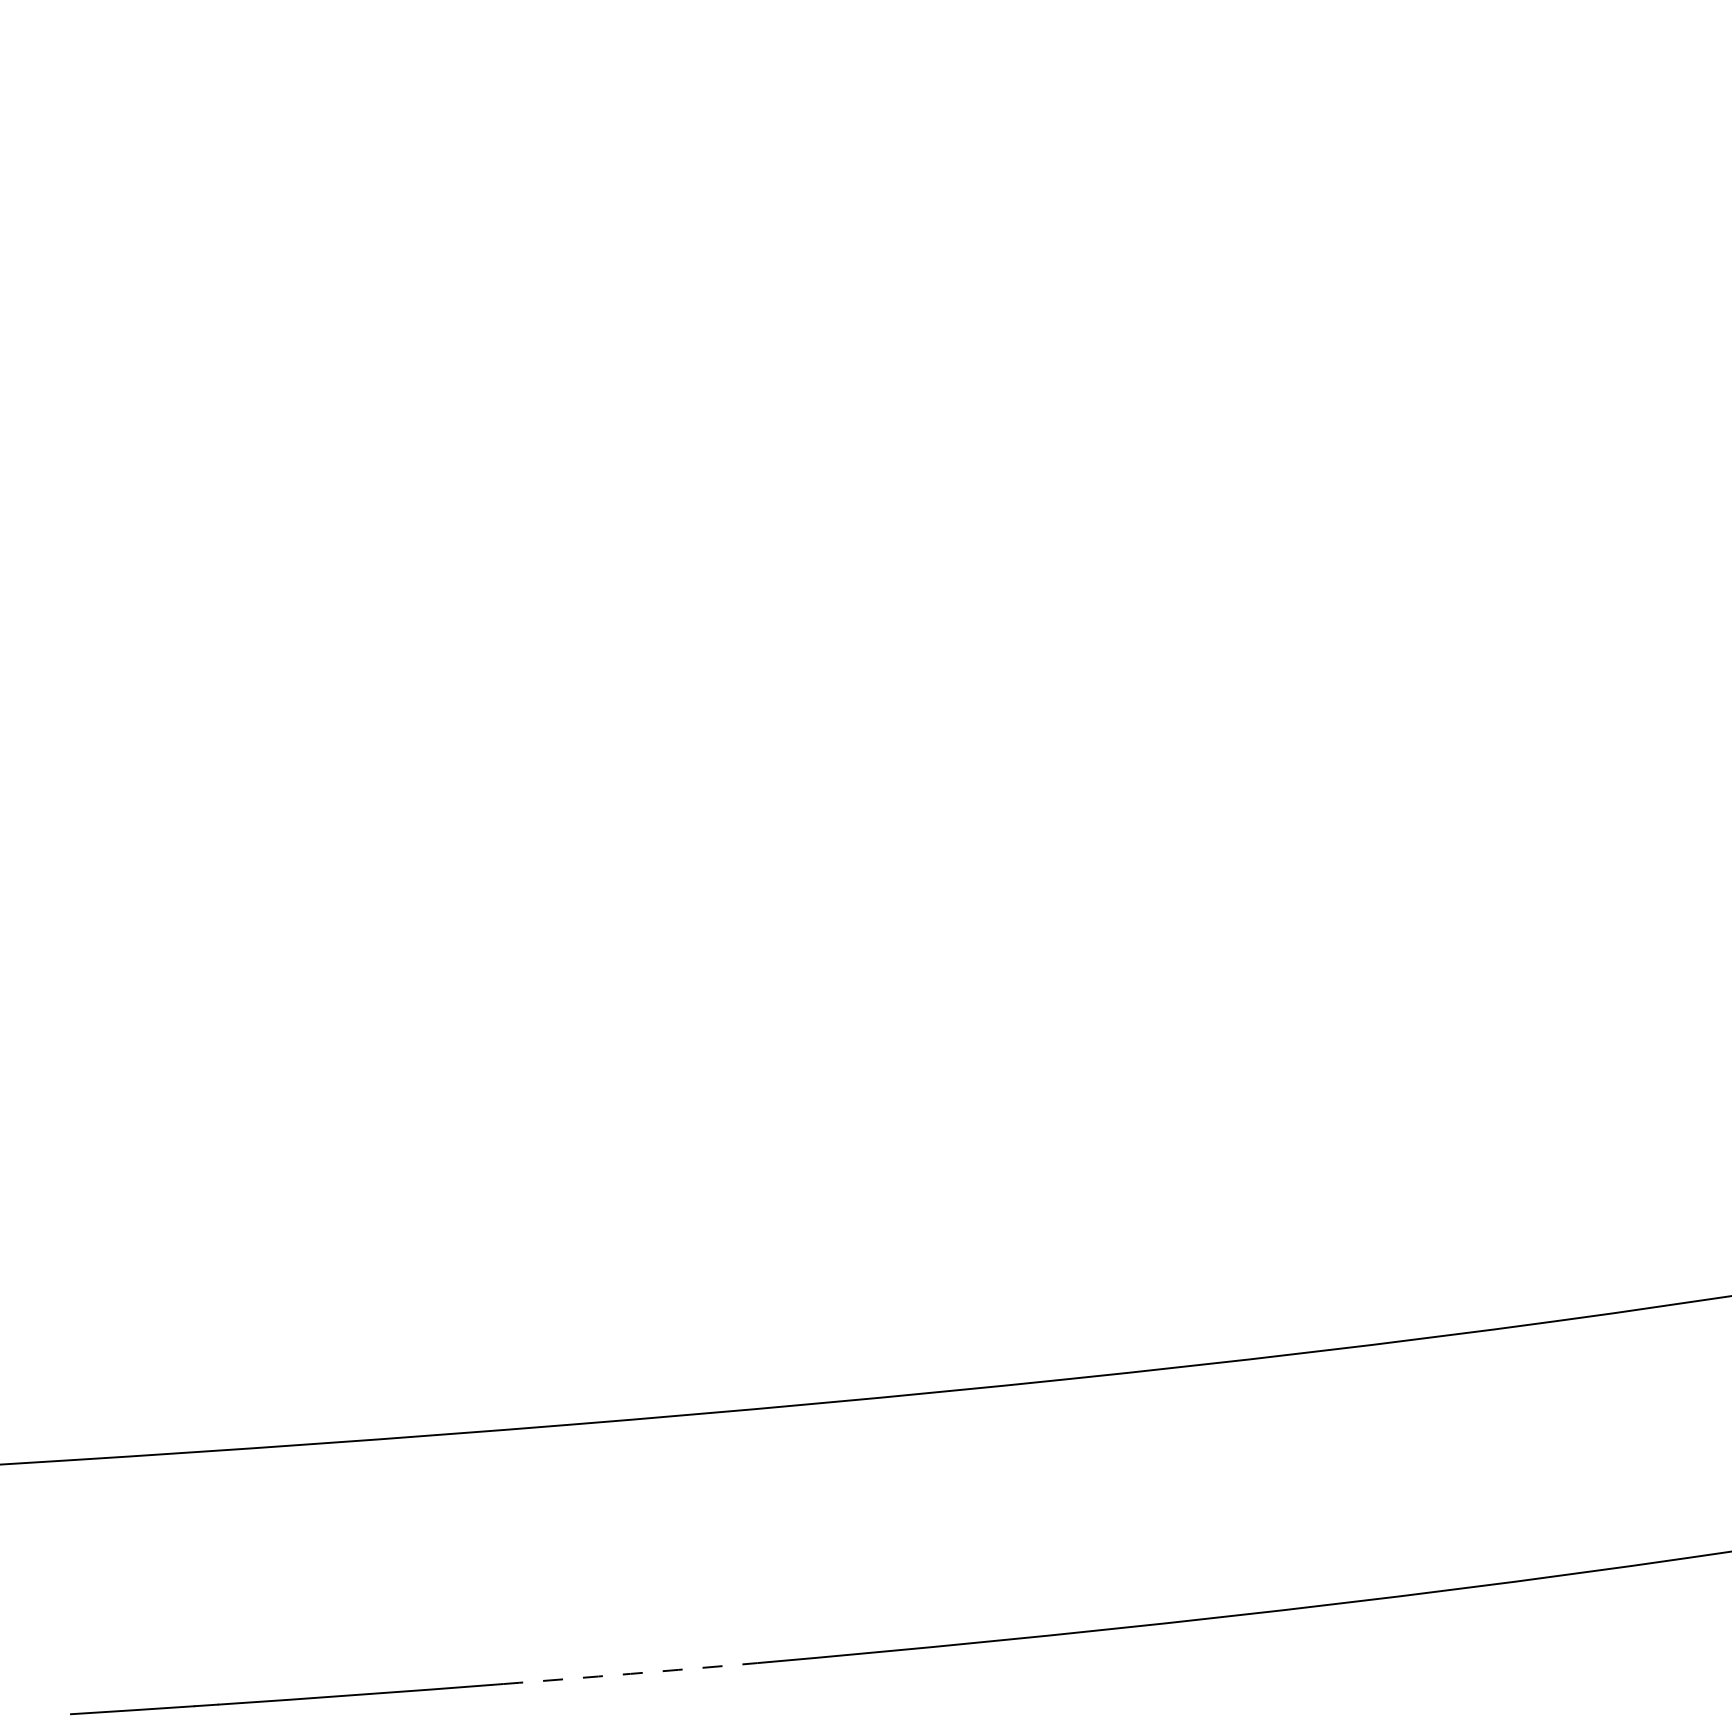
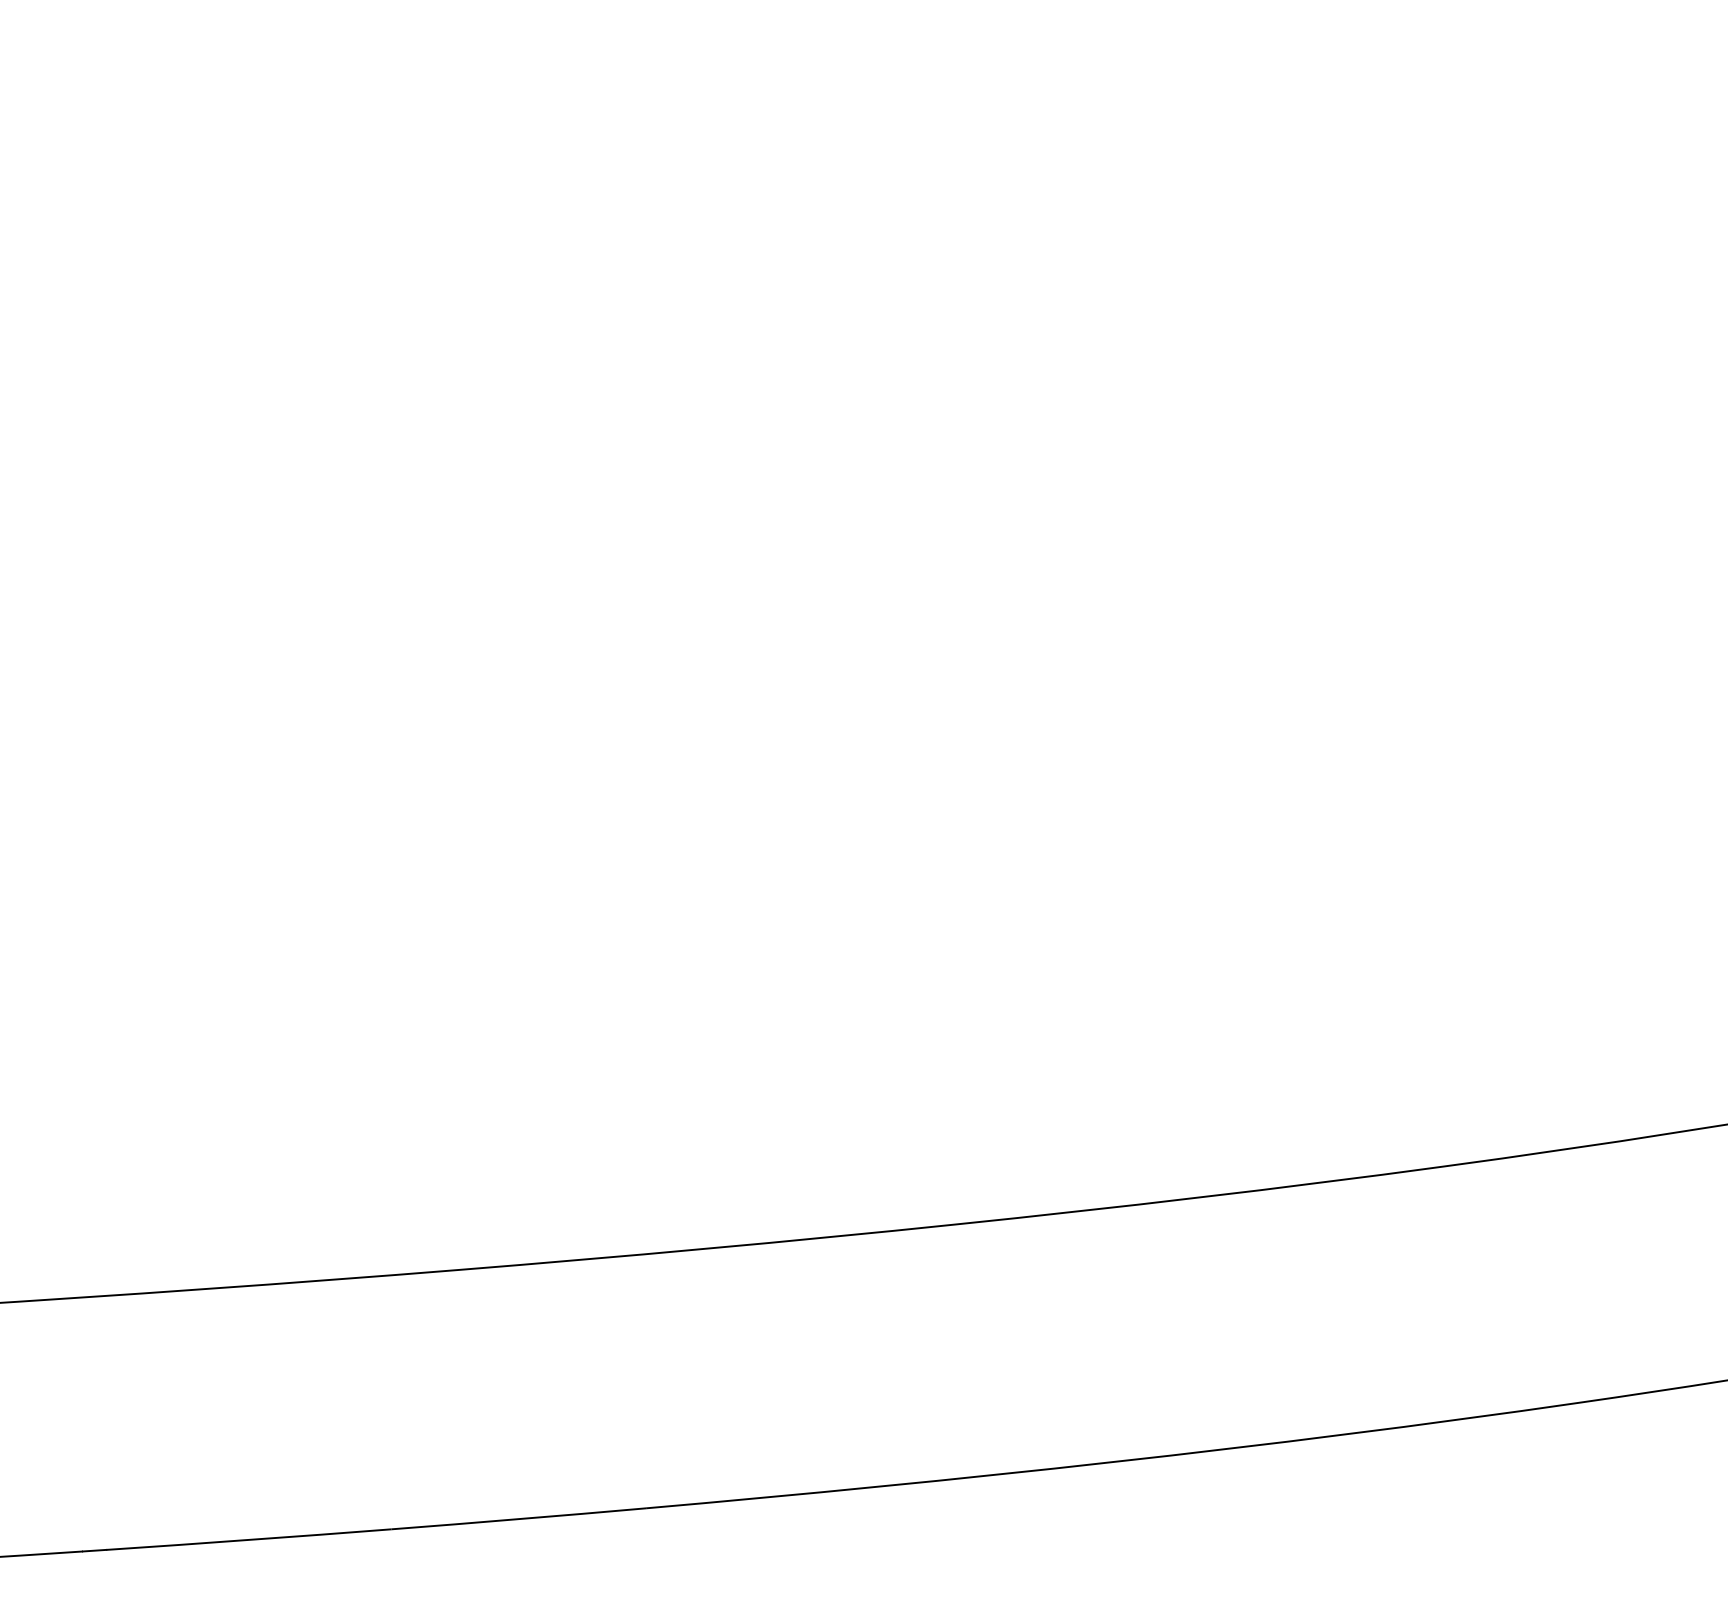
arc: (630, 1673) -> (518, 1518), dashed -> solid

